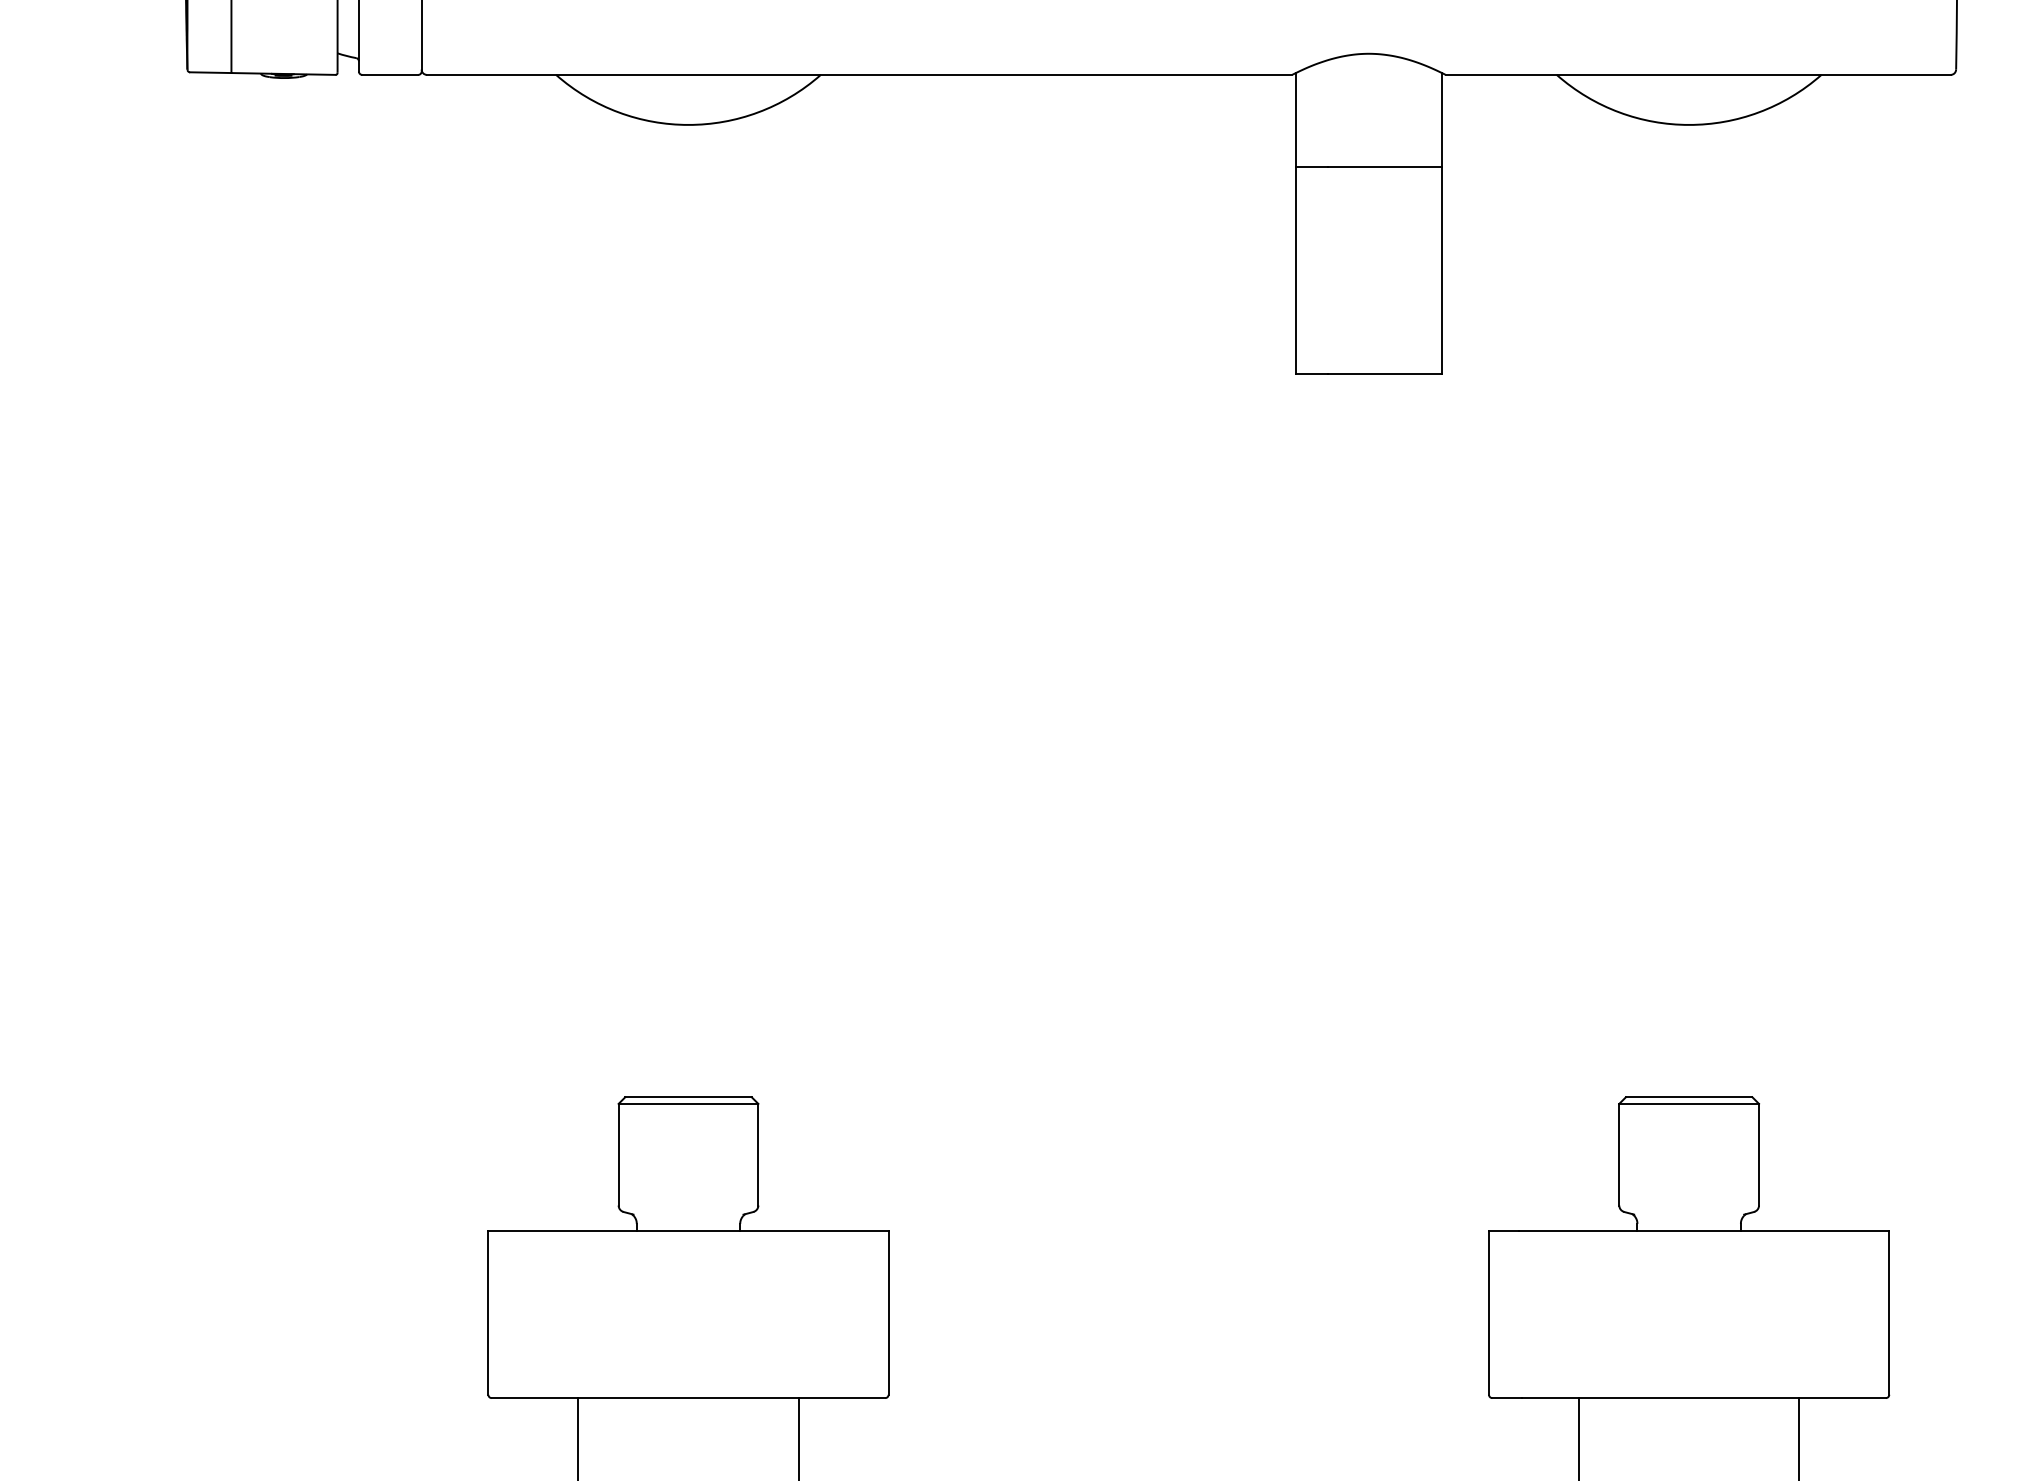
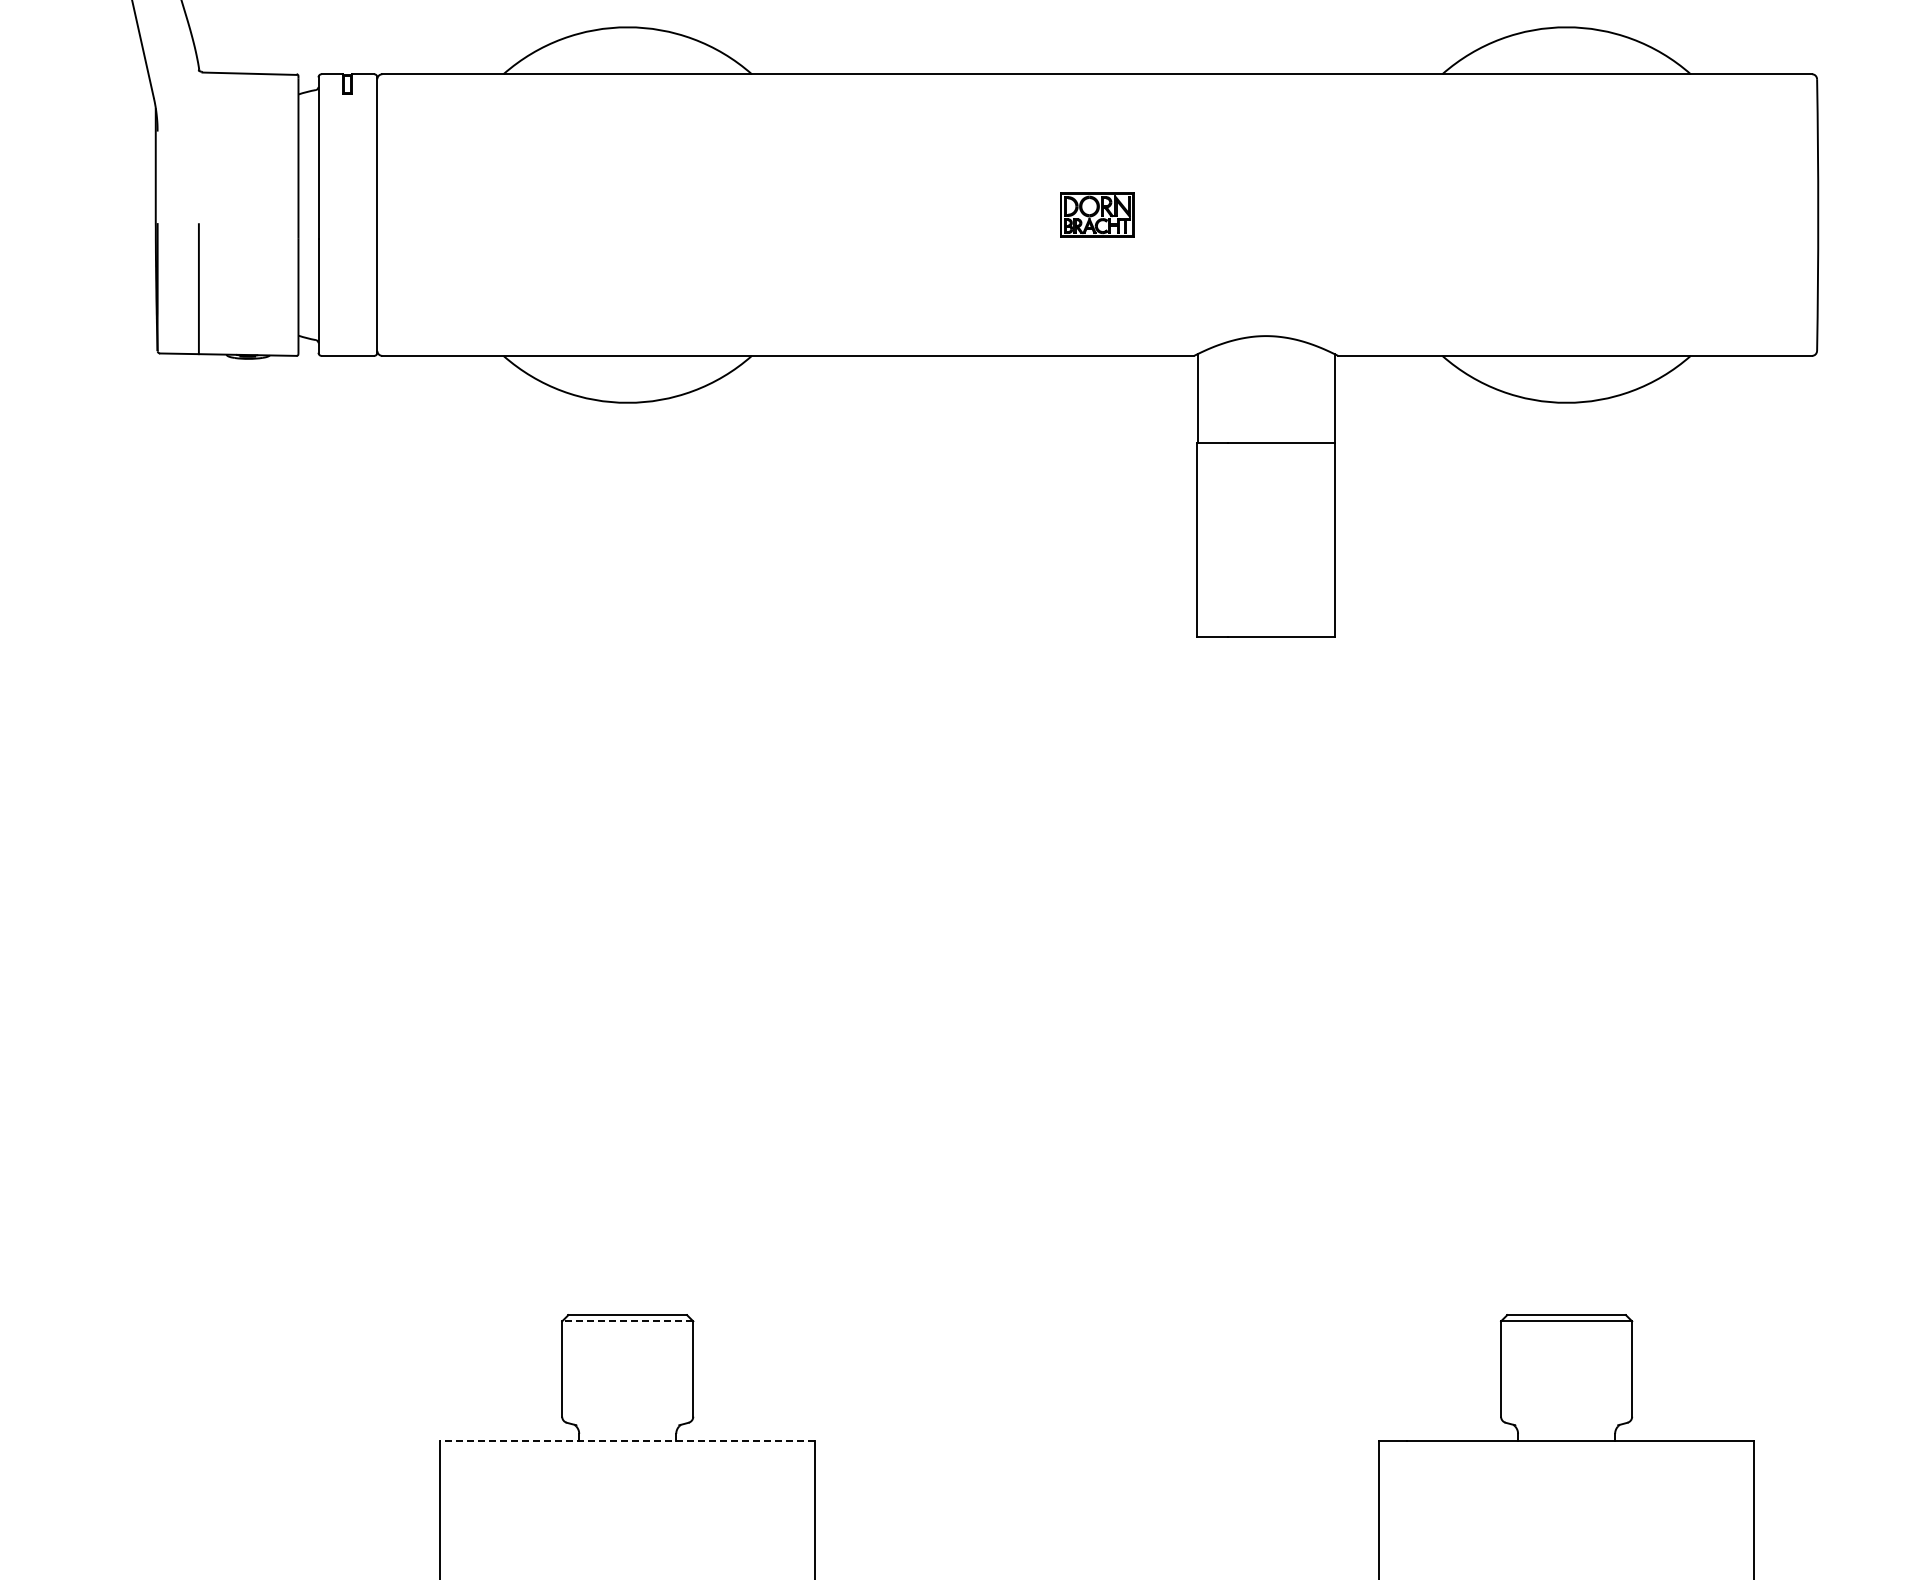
line: (688, 1104) -> (627, 1321), solid -> dashed
line: (688, 1230) -> (627, 1440), solid -> dashed

